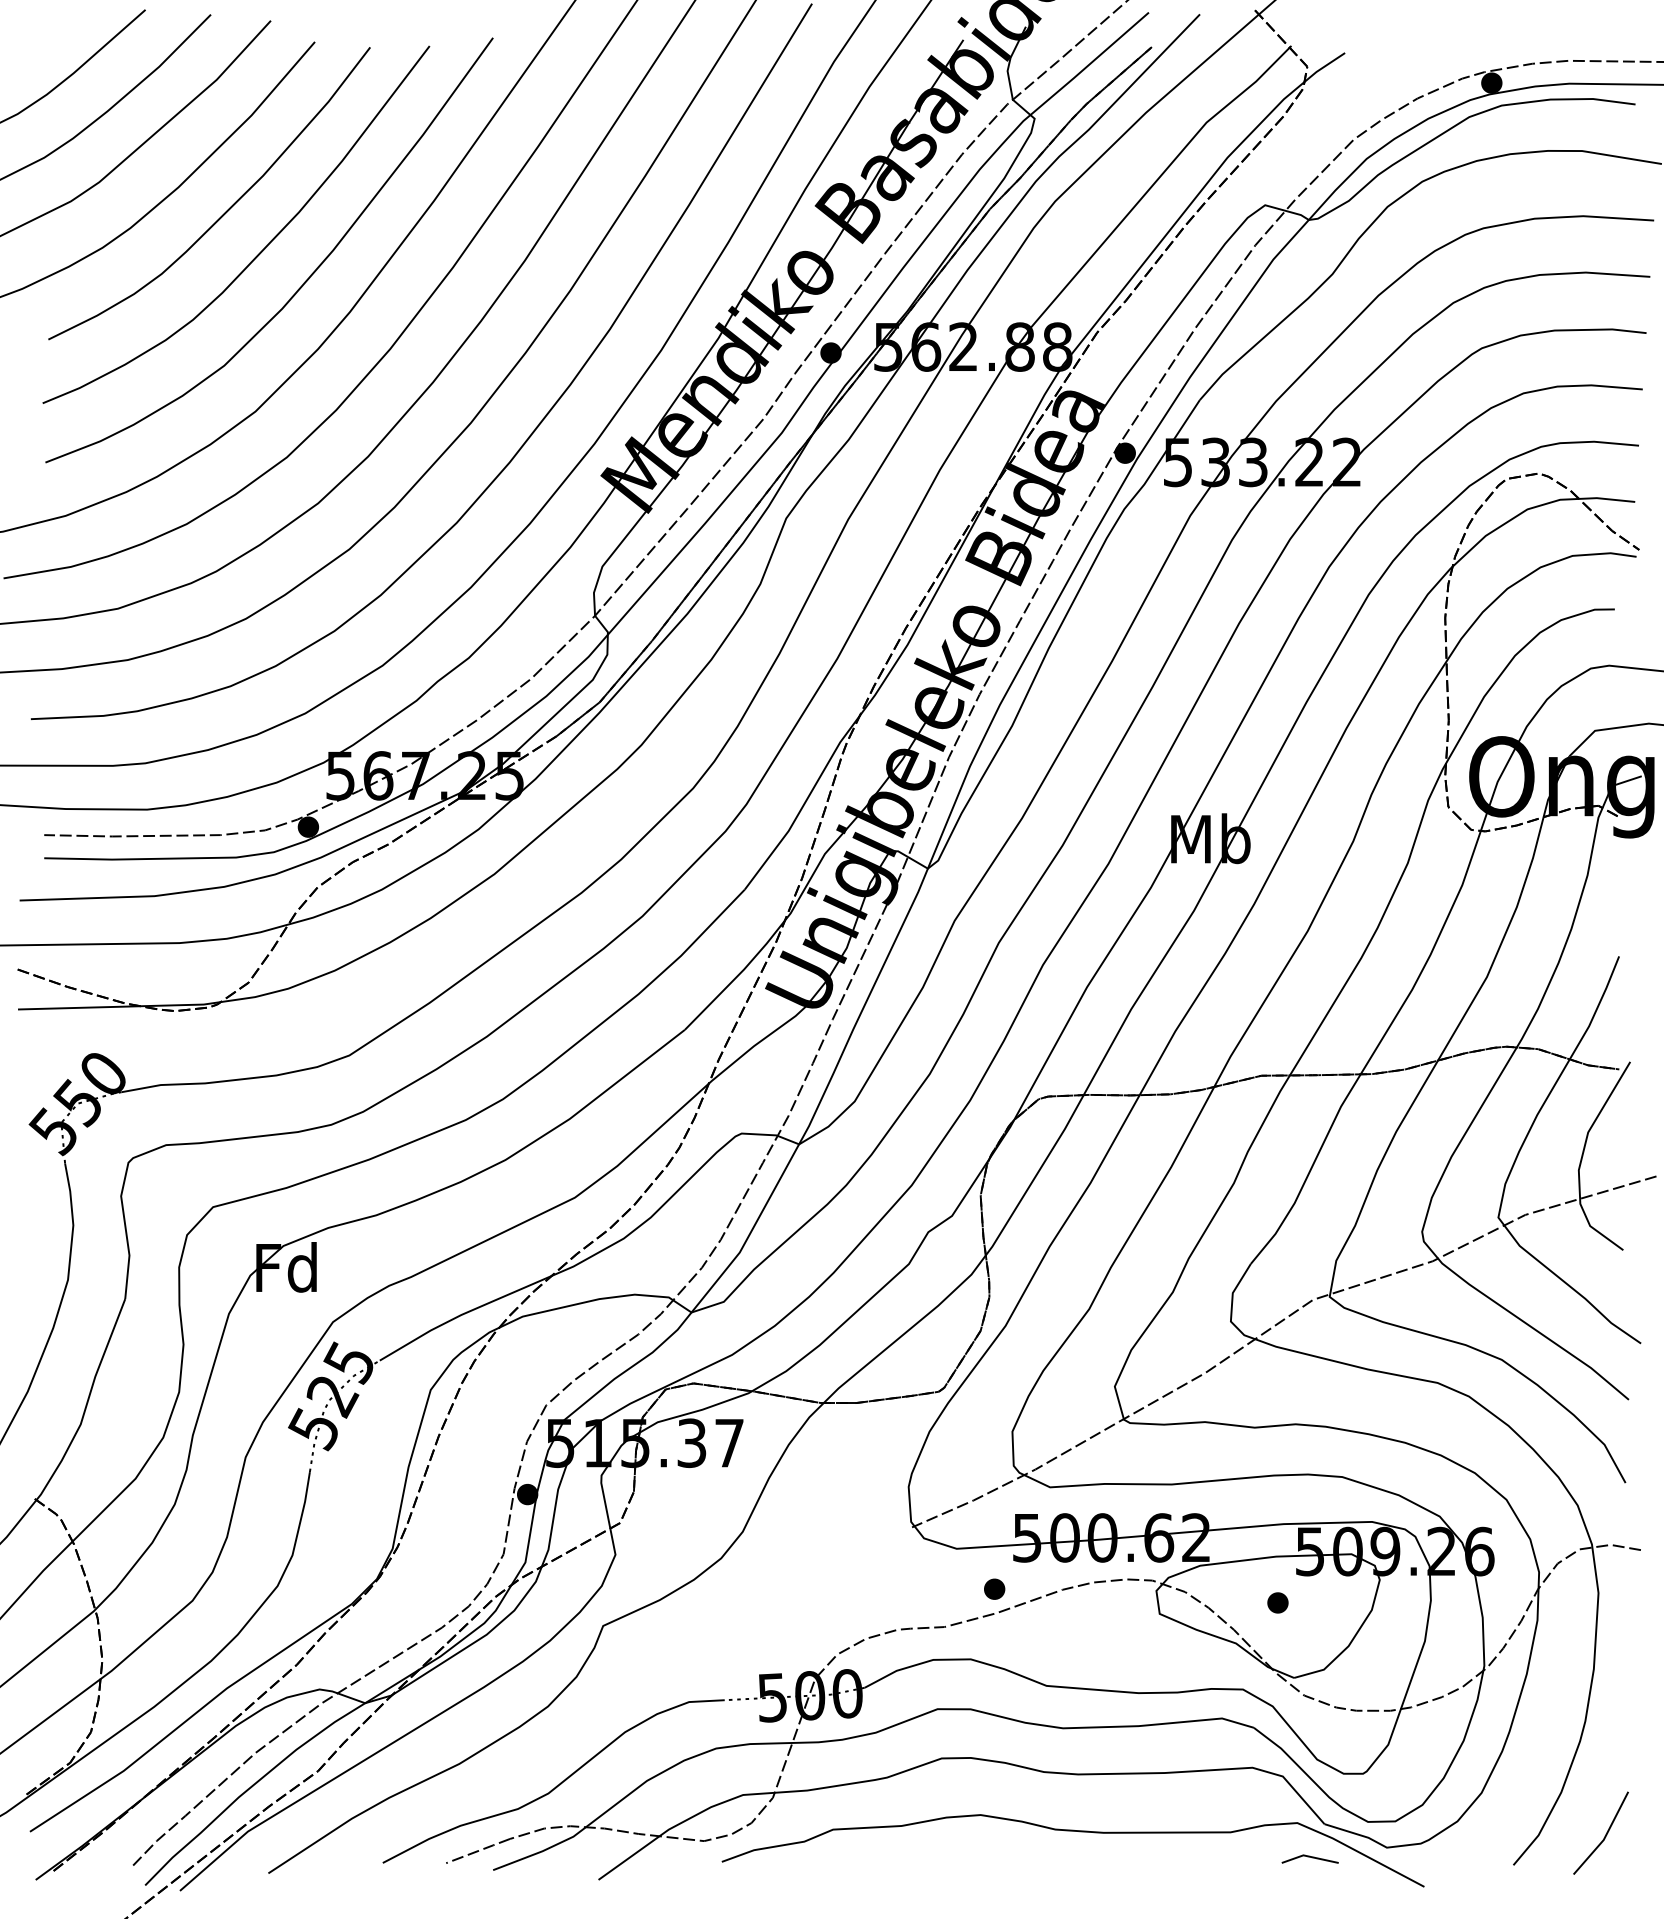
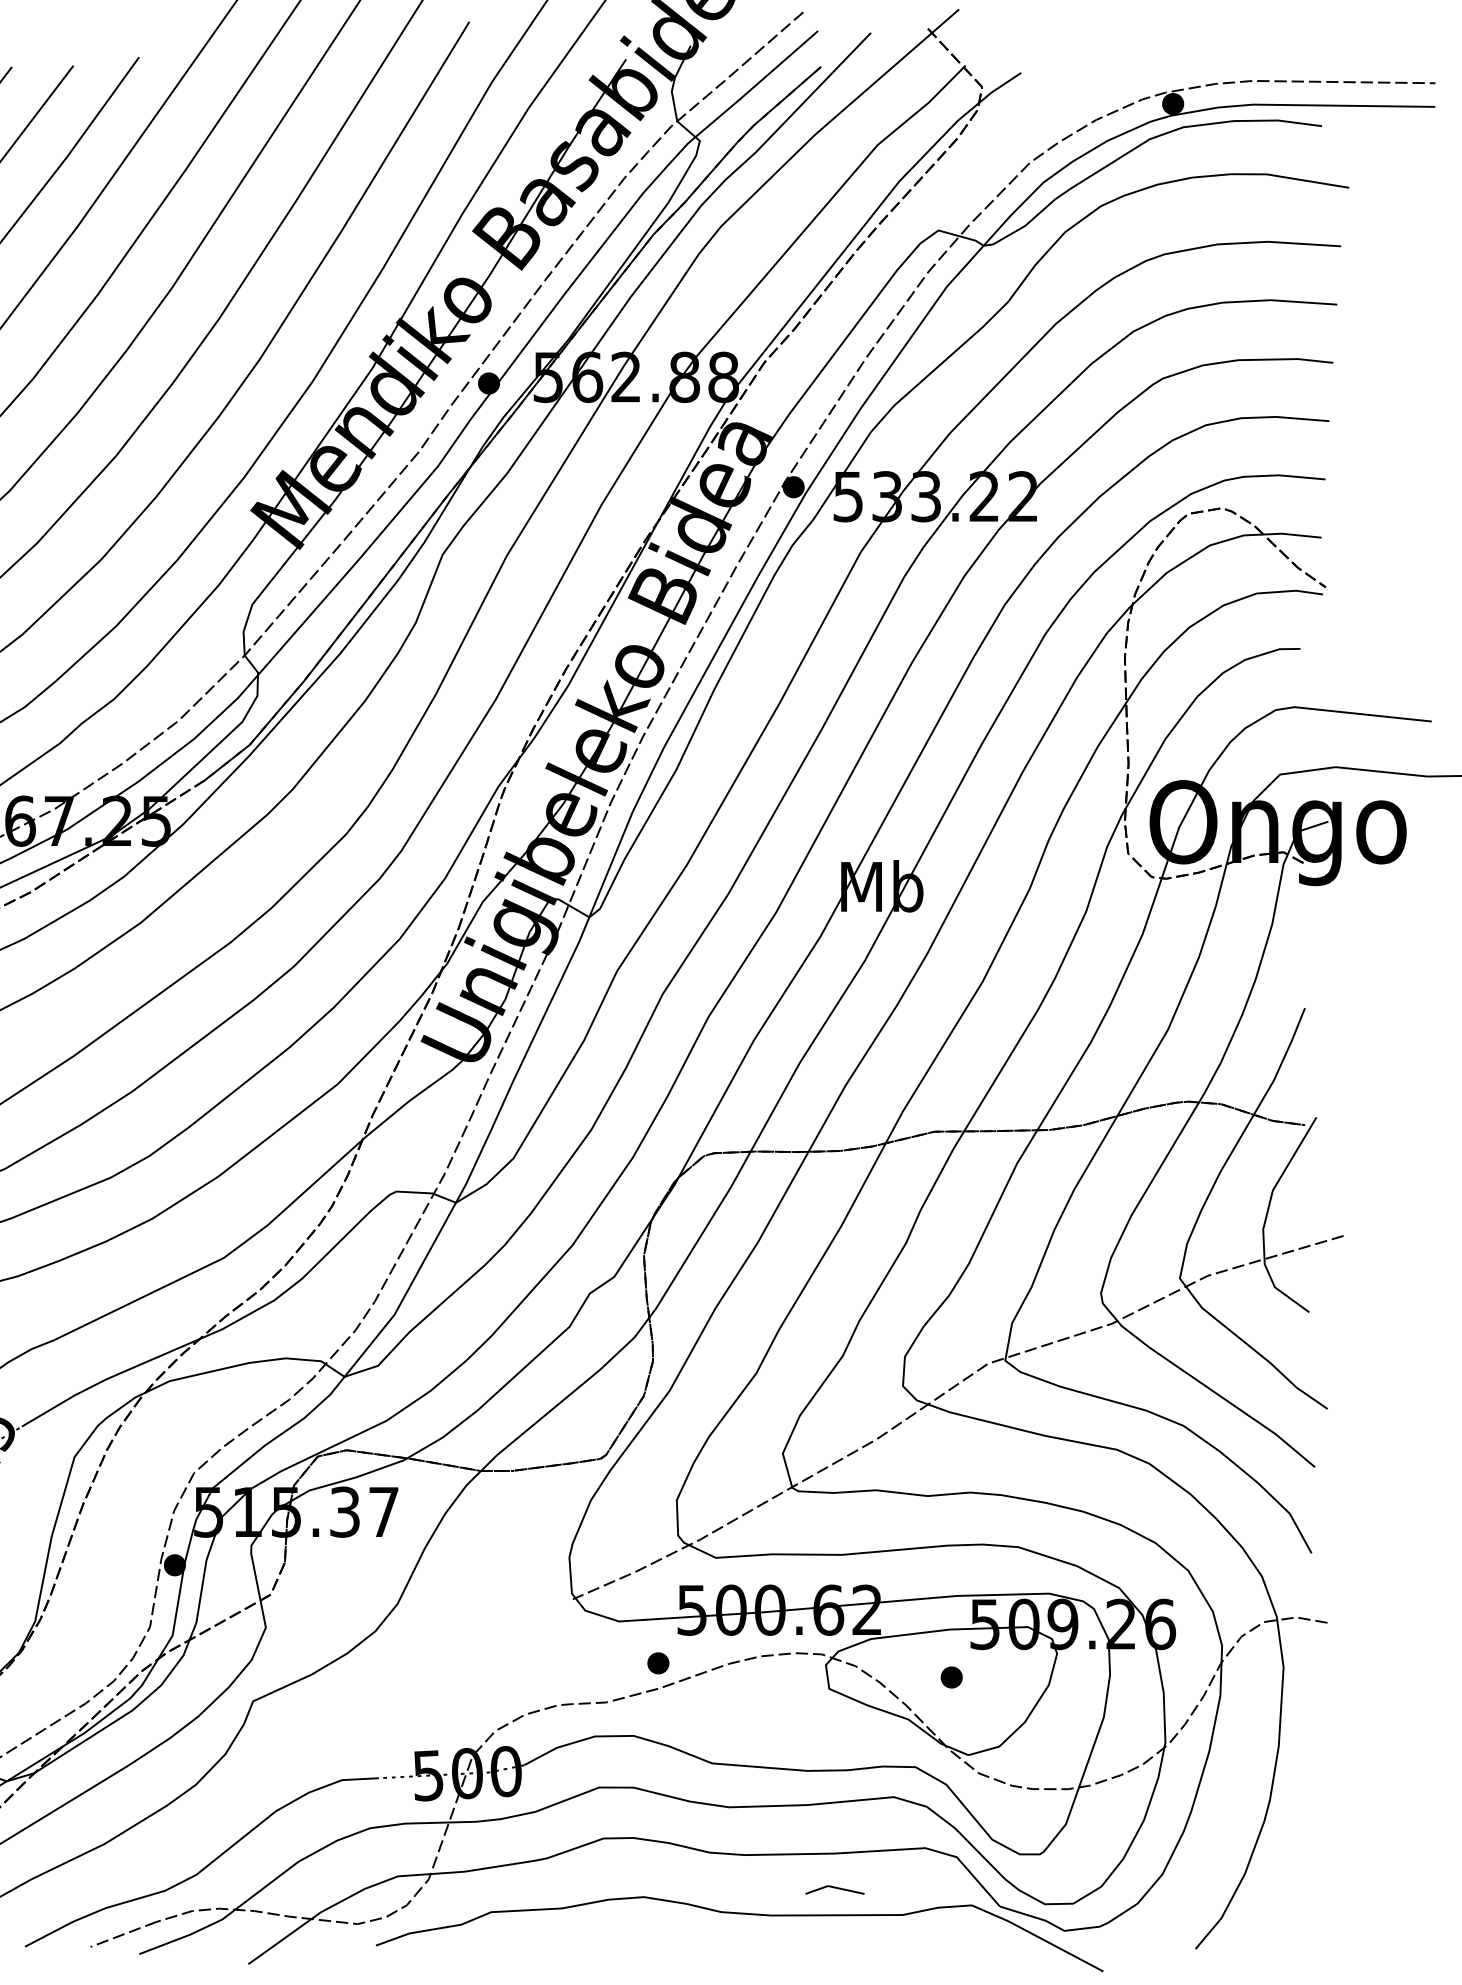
line: (1605, 1834) -> (1290, 1917), removed
line: (1309, 1857) -> (834, 1888), moved

